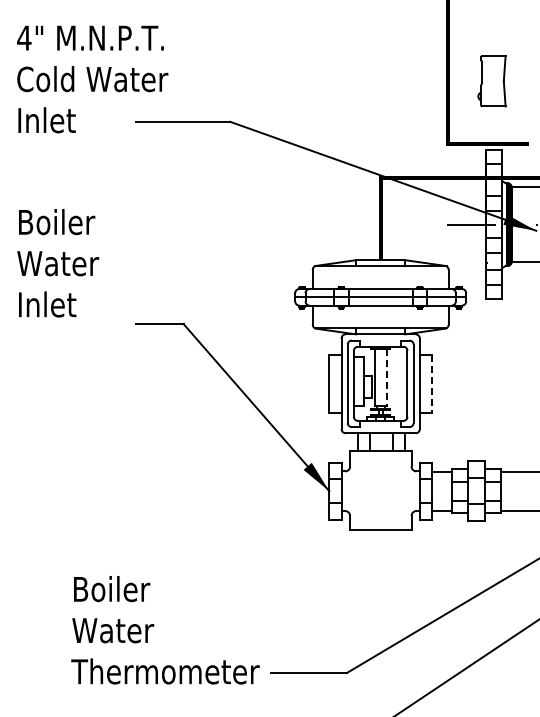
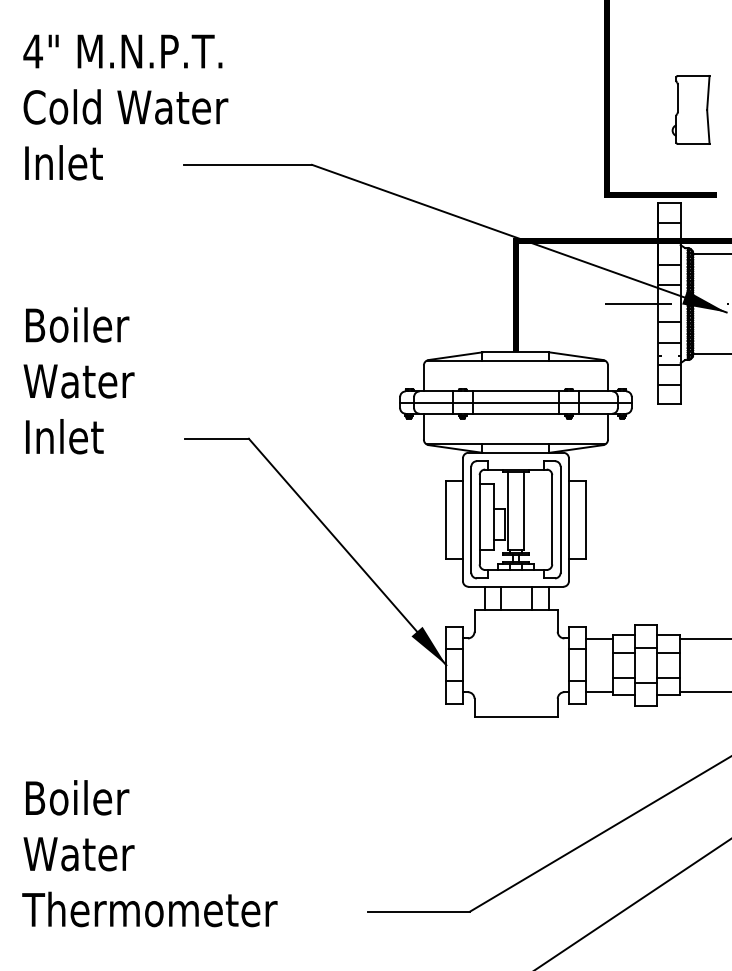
part: (491, 81) -> (690, 110), moved
text: (58, 263) -> (79, 381), moved
line: (386, 377) -> (523, 511), dashed -> solid
line: (432, 383) -> (586, 519), dashed -> solid
text: (165, 630) -> (149, 853), moved

